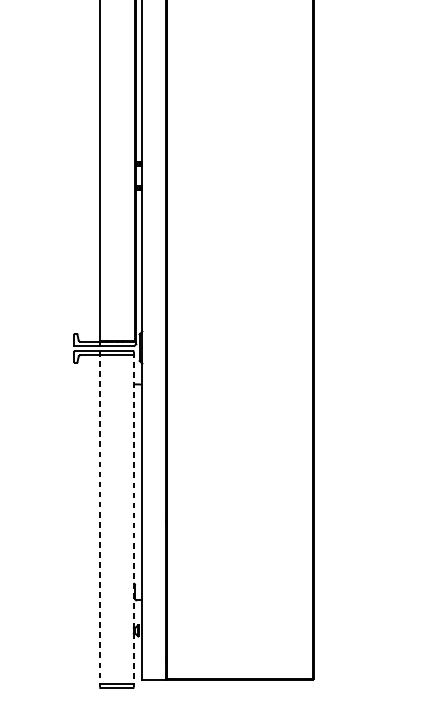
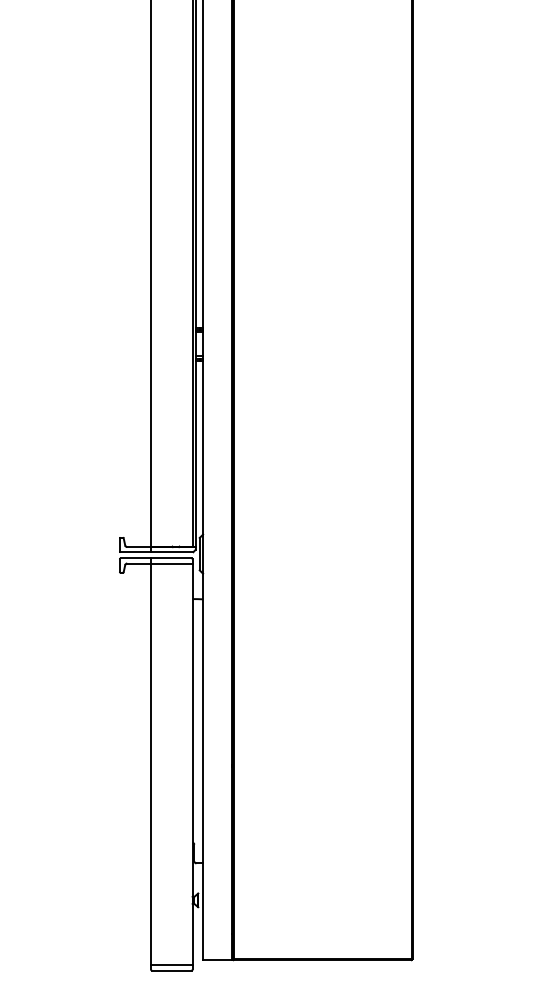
line: (100, 518) -> (151, 763), dashed -> solid
line: (133, 519) -> (192, 764), dashed -> solid

